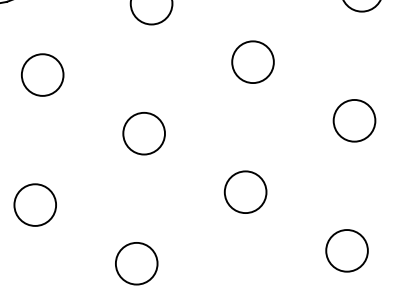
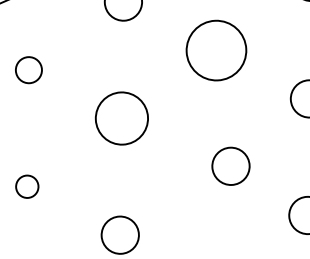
circle: (252, 61) -> (215, 49), size x1.6
circle: (42, 74) -> (28, 69), size x0.7
circle: (143, 133) -> (121, 118), size x1.4
circle: (245, 191) -> (230, 165), moved
circle: (35, 204) -> (27, 186), size x0.6

